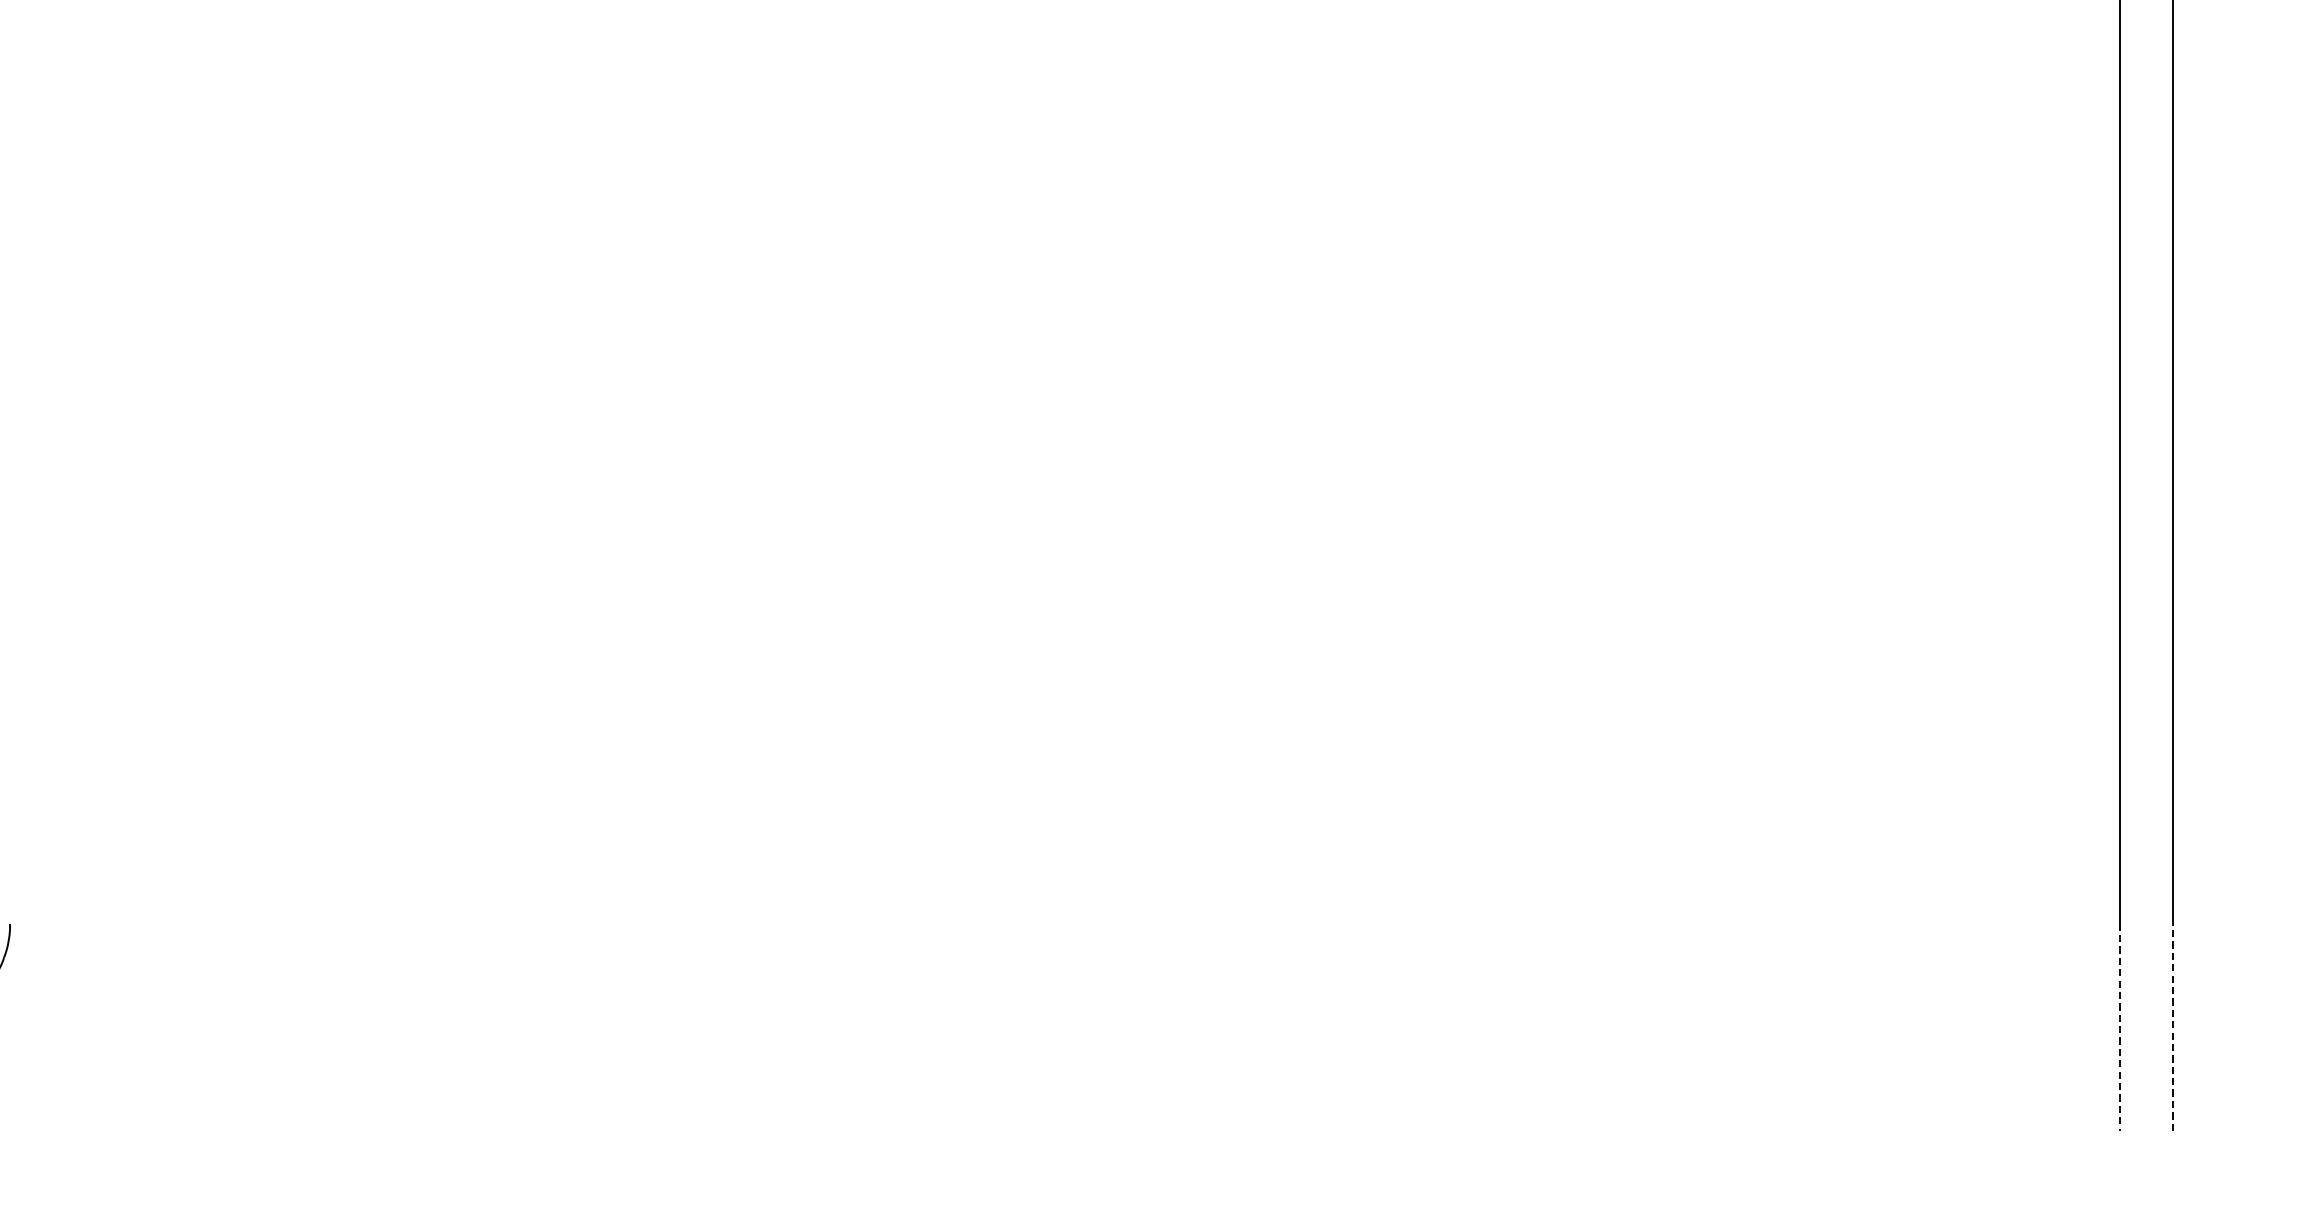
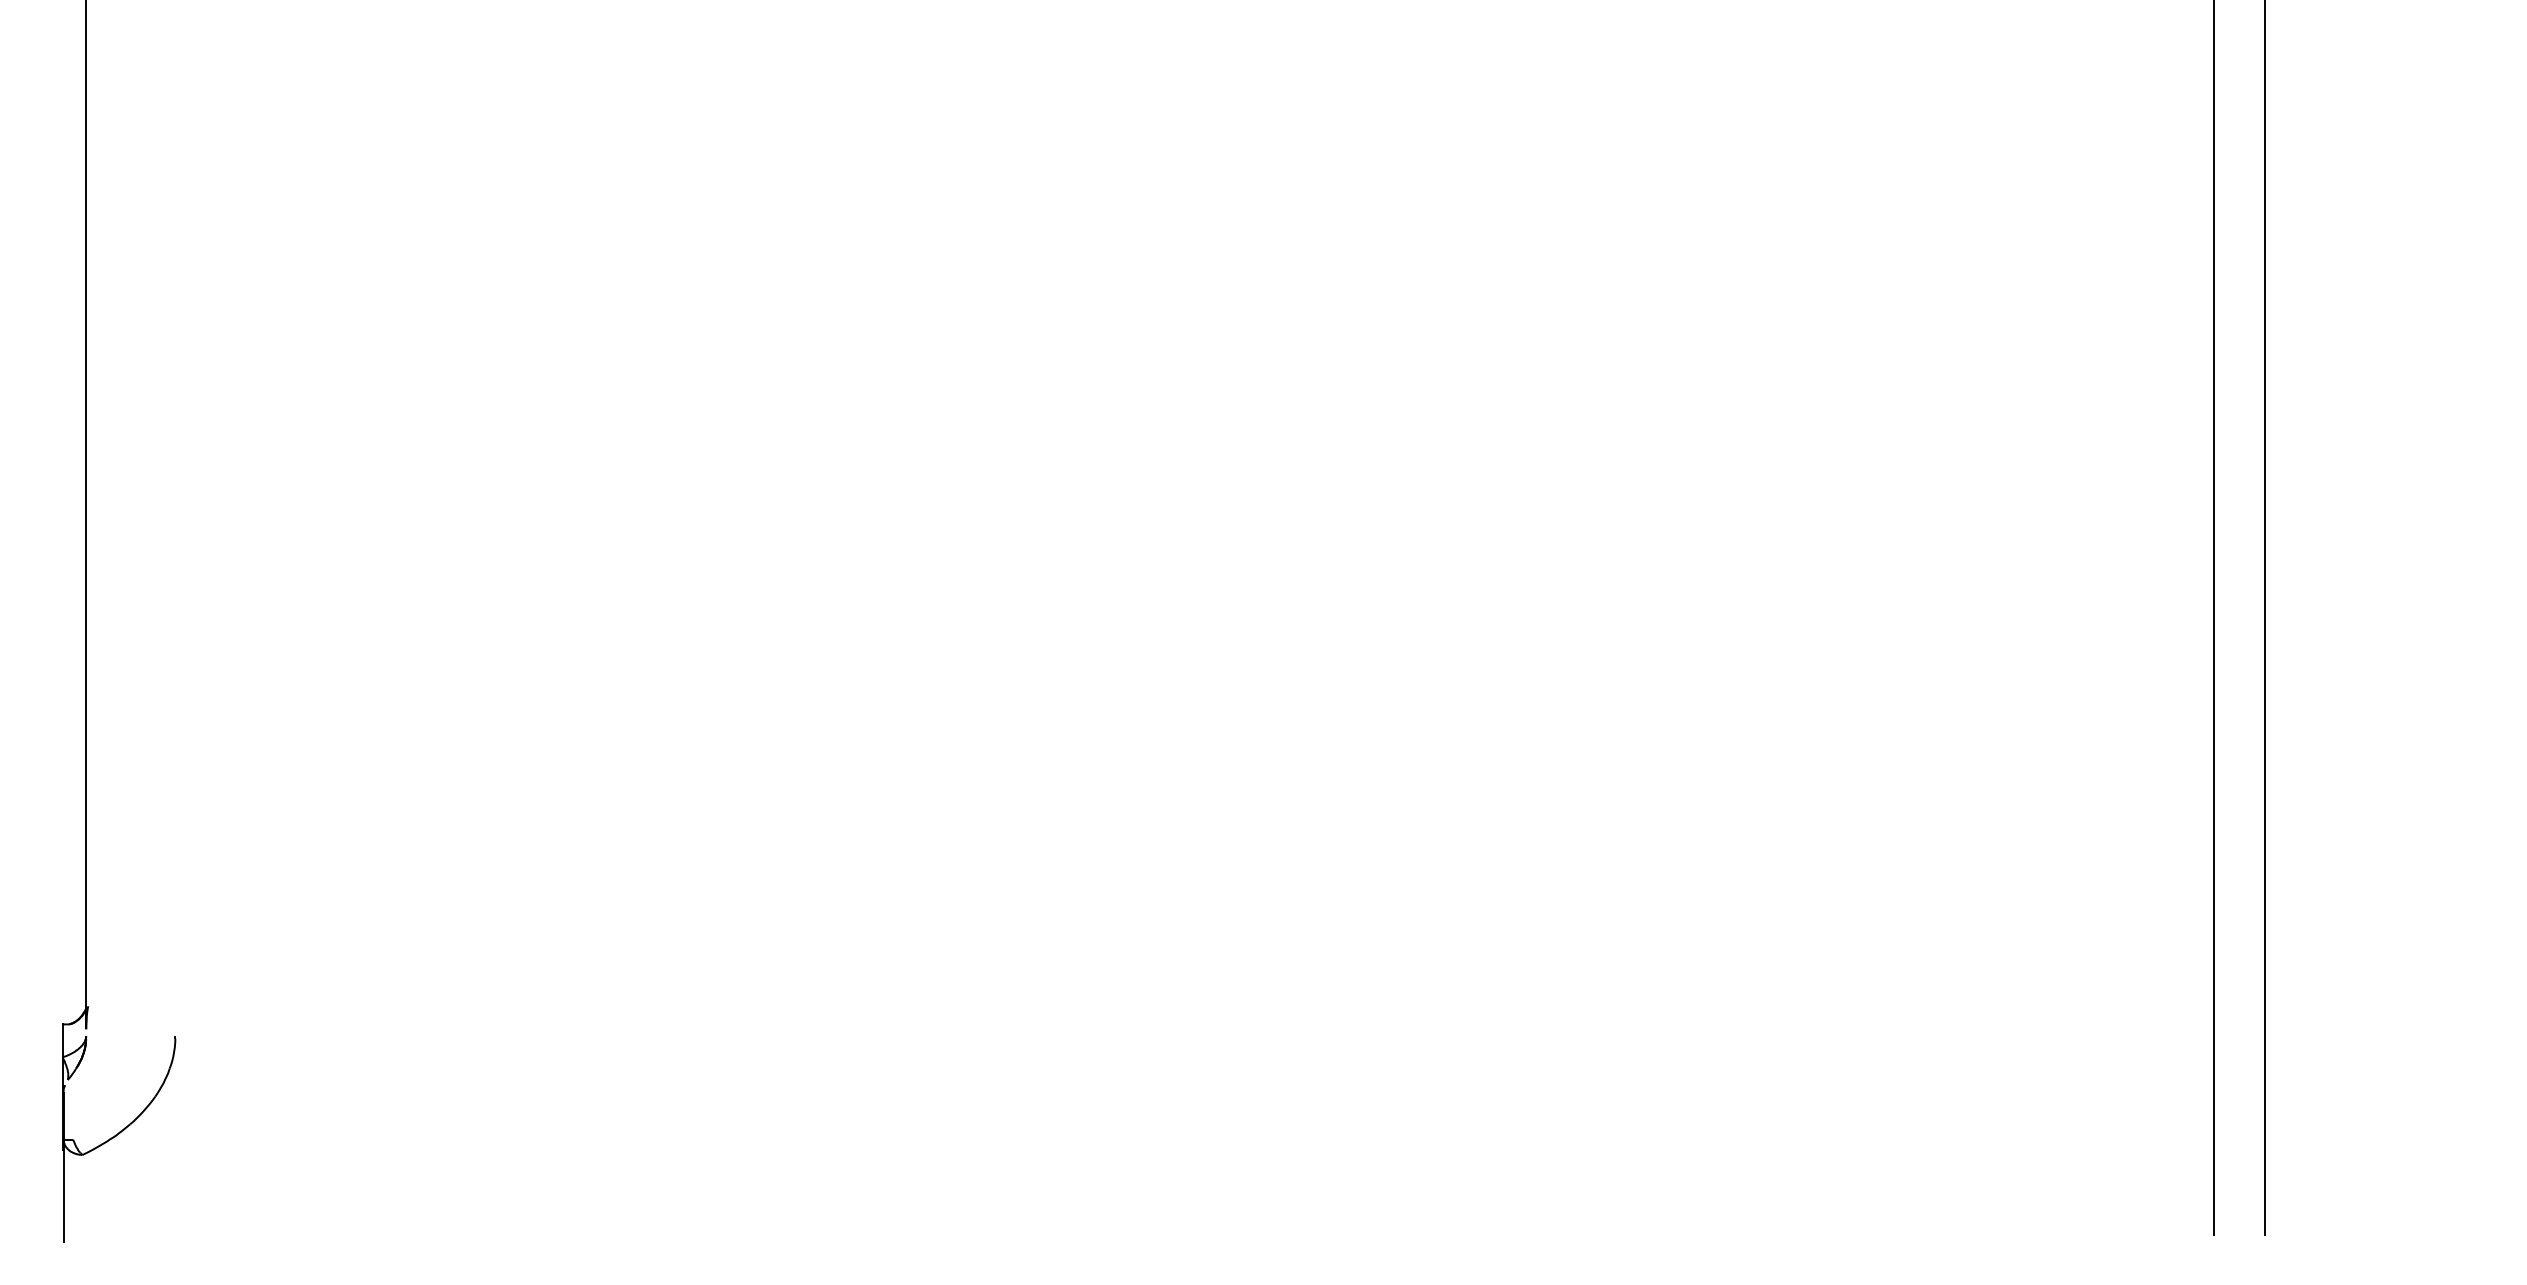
line: (2120, 1027) -> (2213, 1136), dashed -> solid
line: (2172, 1027) -> (2264, 1136), dashed -> solid

